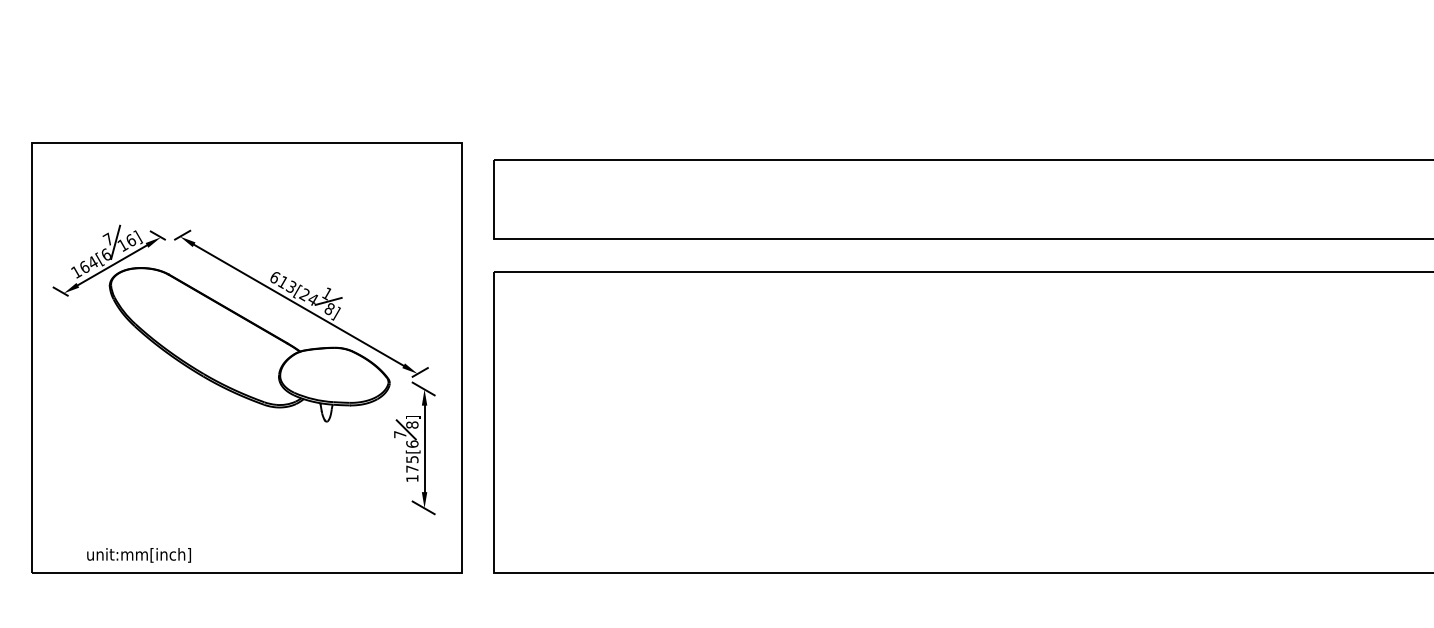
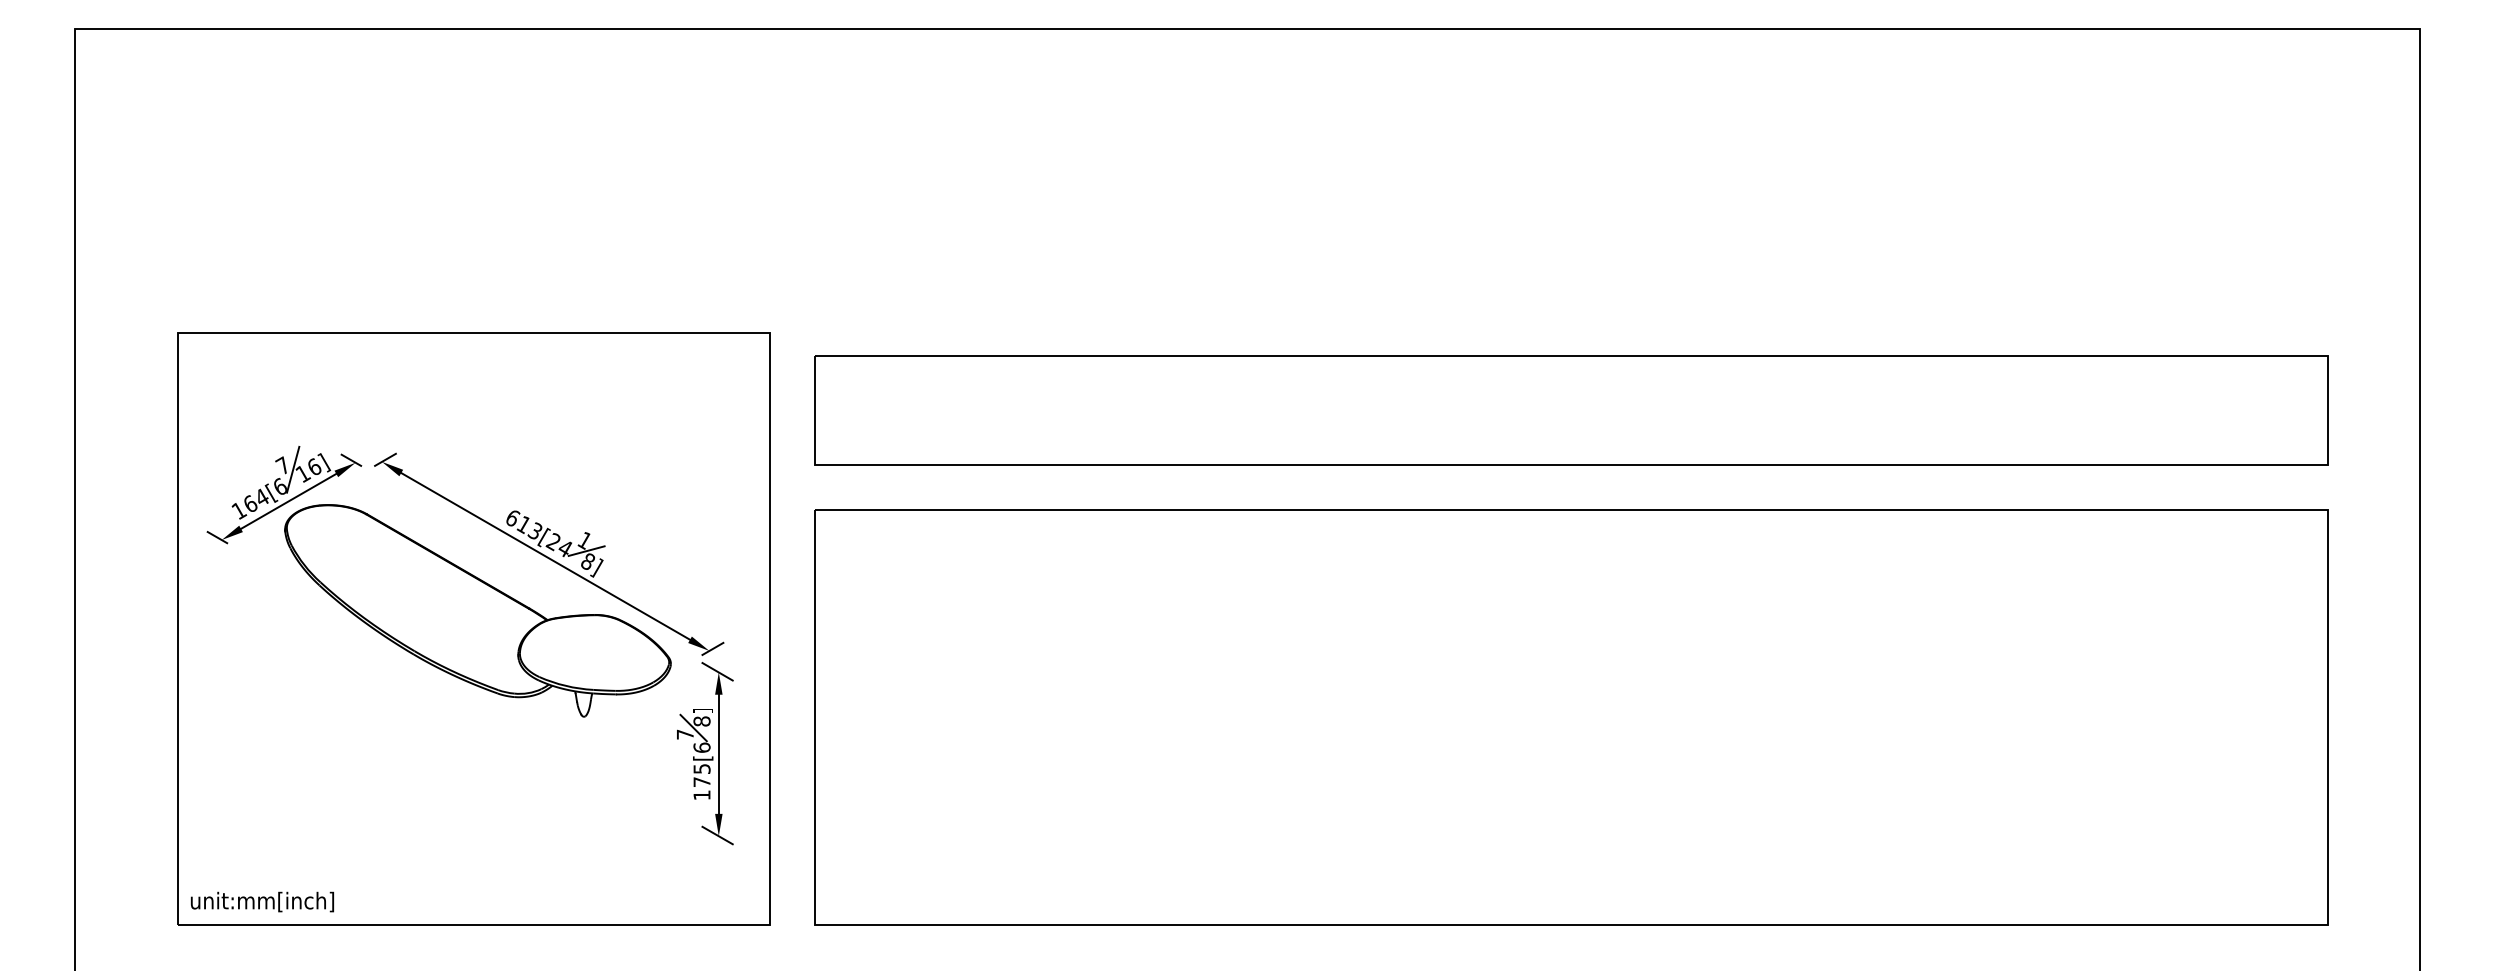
text: (139, 554) -> (262, 901), moved

